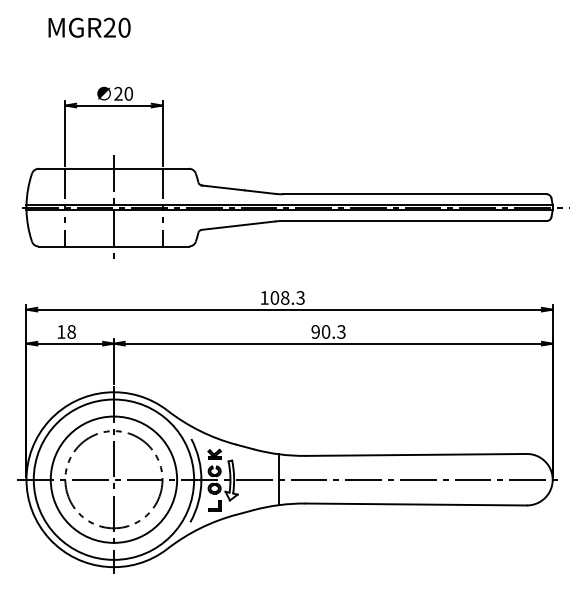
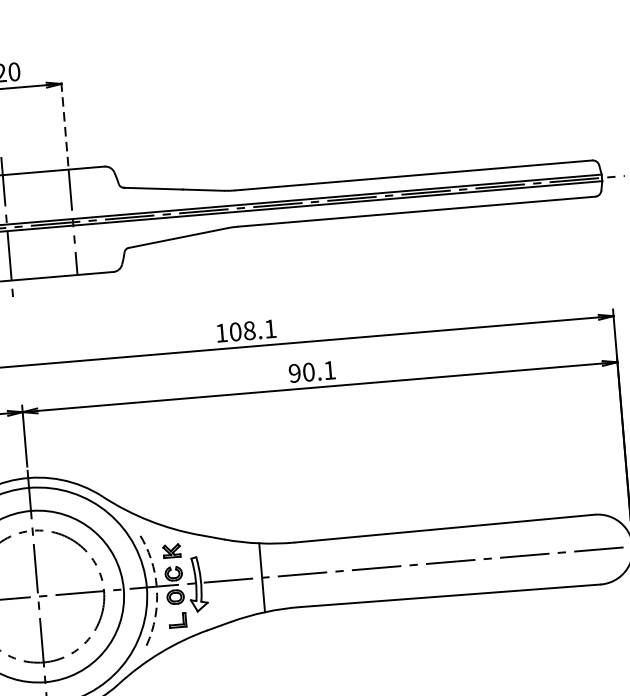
line: (162, 133) -> (64, 121), solid -> dashed
text: (300, 297) -> (270, 328), 108.3 -> 108.1
text: (341, 331) -> (329, 369), 90.3 -> 90.1
arc: (201, 480) -> (156, 587), solid -> dashed

